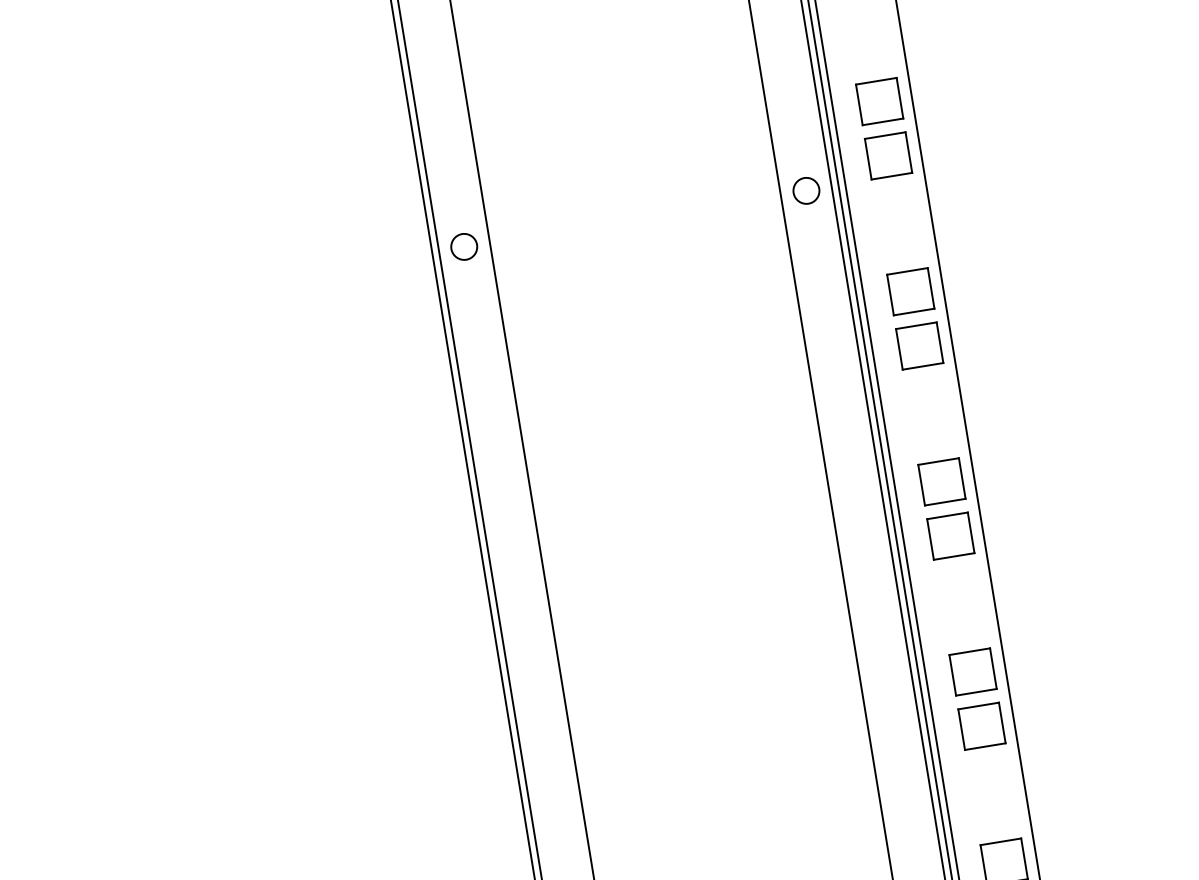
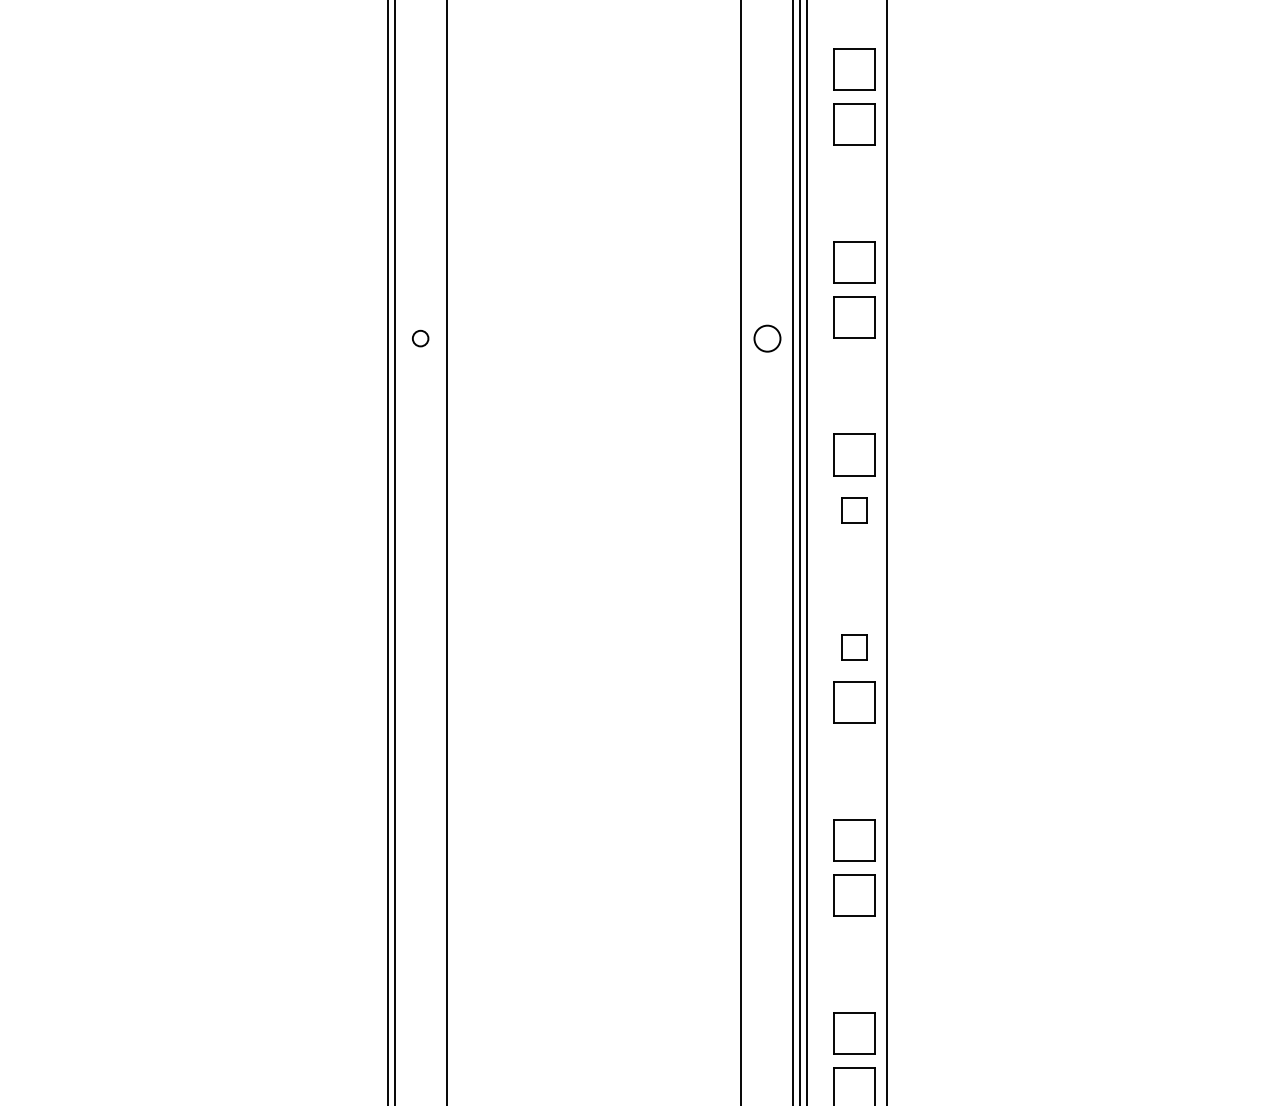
circle: (463, 246) -> (420, 338), size x0.6
part: (920, 346) -> (854, 510), size x0.6
part: (942, 481) -> (854, 647), size x0.6

